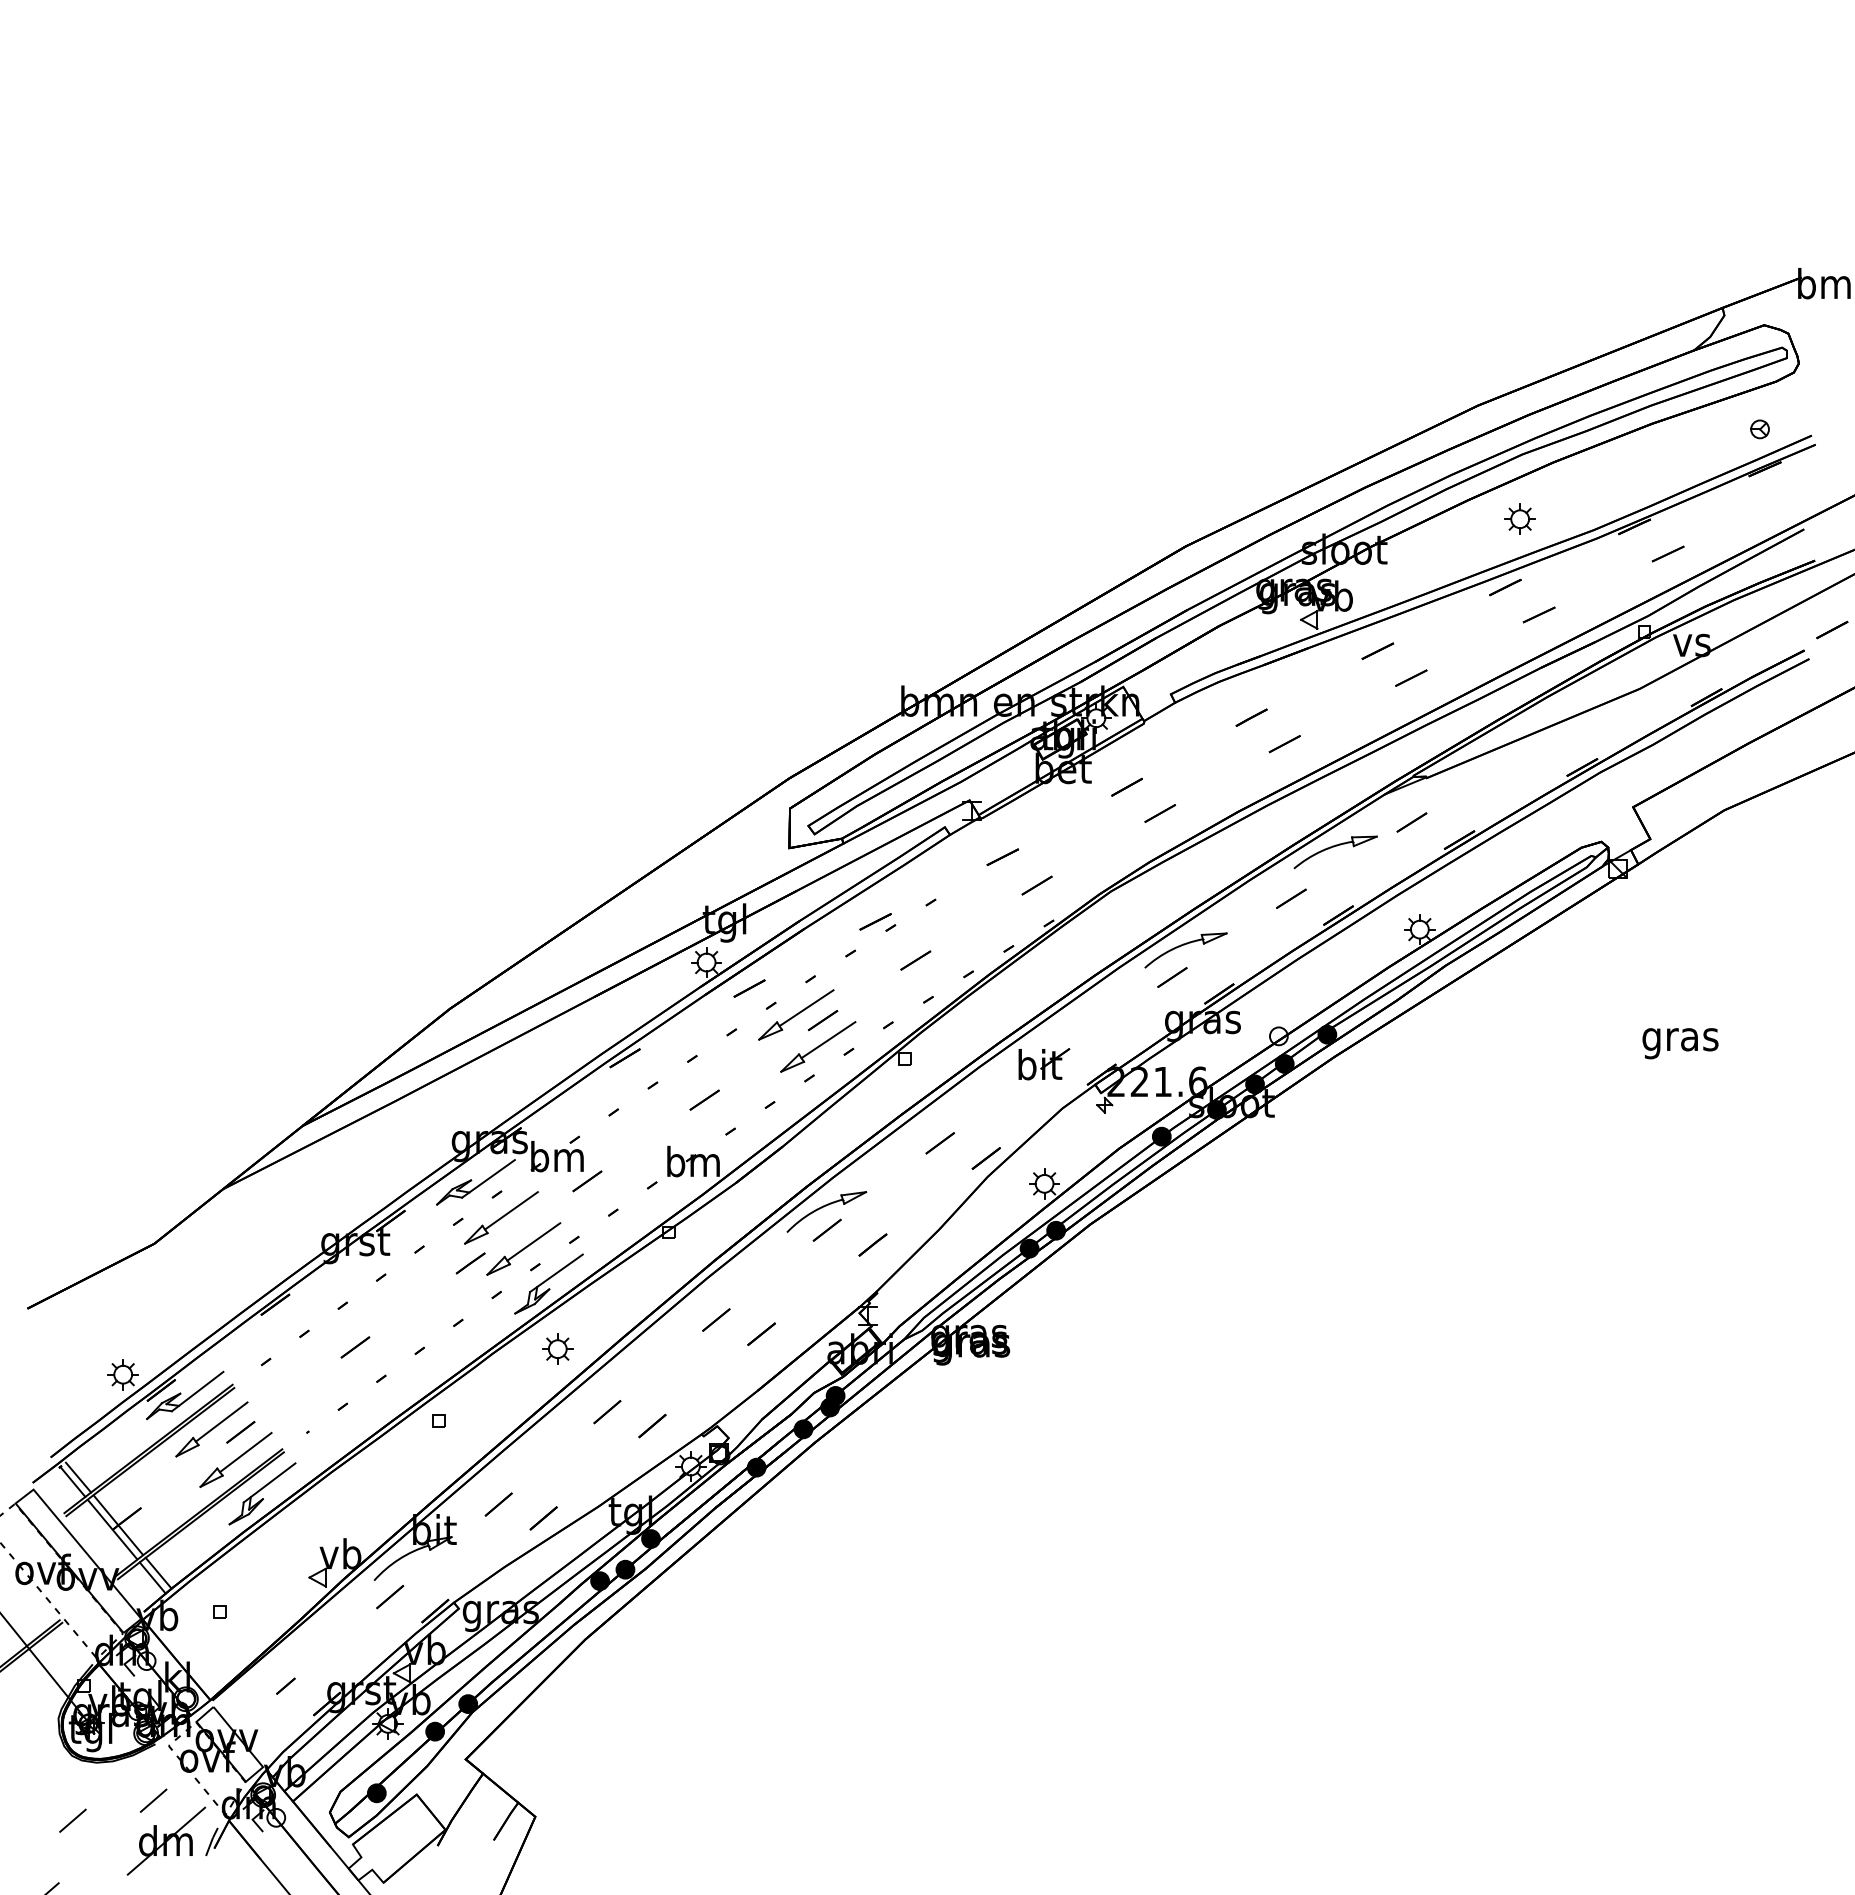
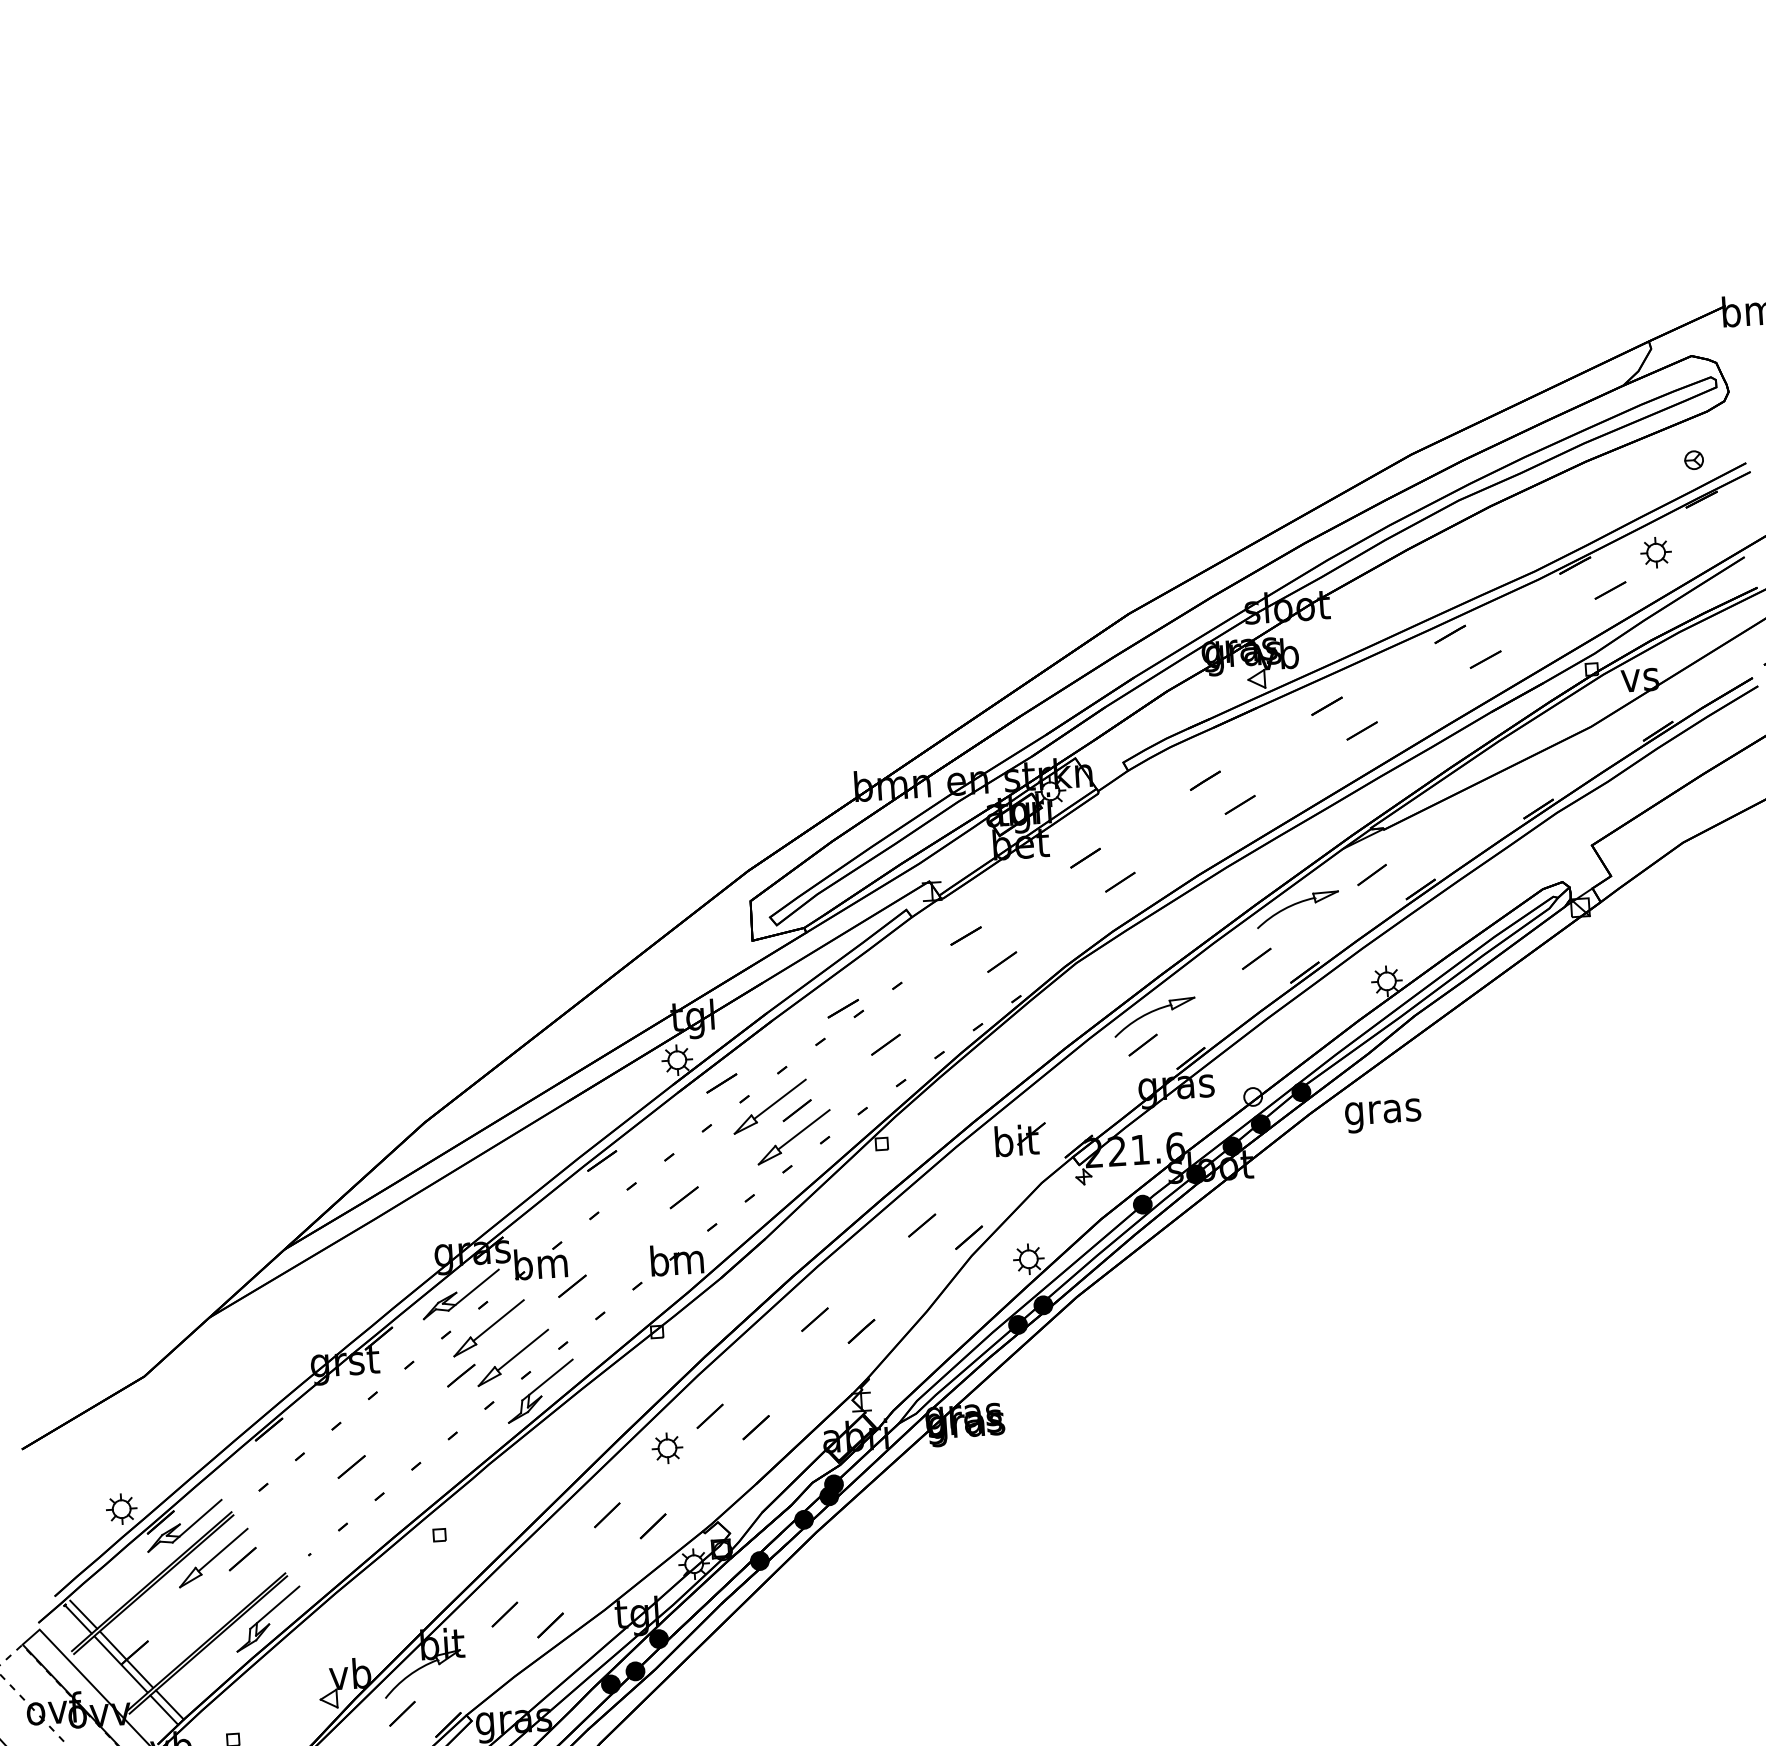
part: (1519, 518) -> (1655, 552), moved
text: (1680, 1043) -> (1383, 1115), moved
part: (826, 1211) -> (813, 1300), removed
part: (557, 1348) -> (667, 1447), moved
part: (235, 1459) -> (239, 1586), removed

